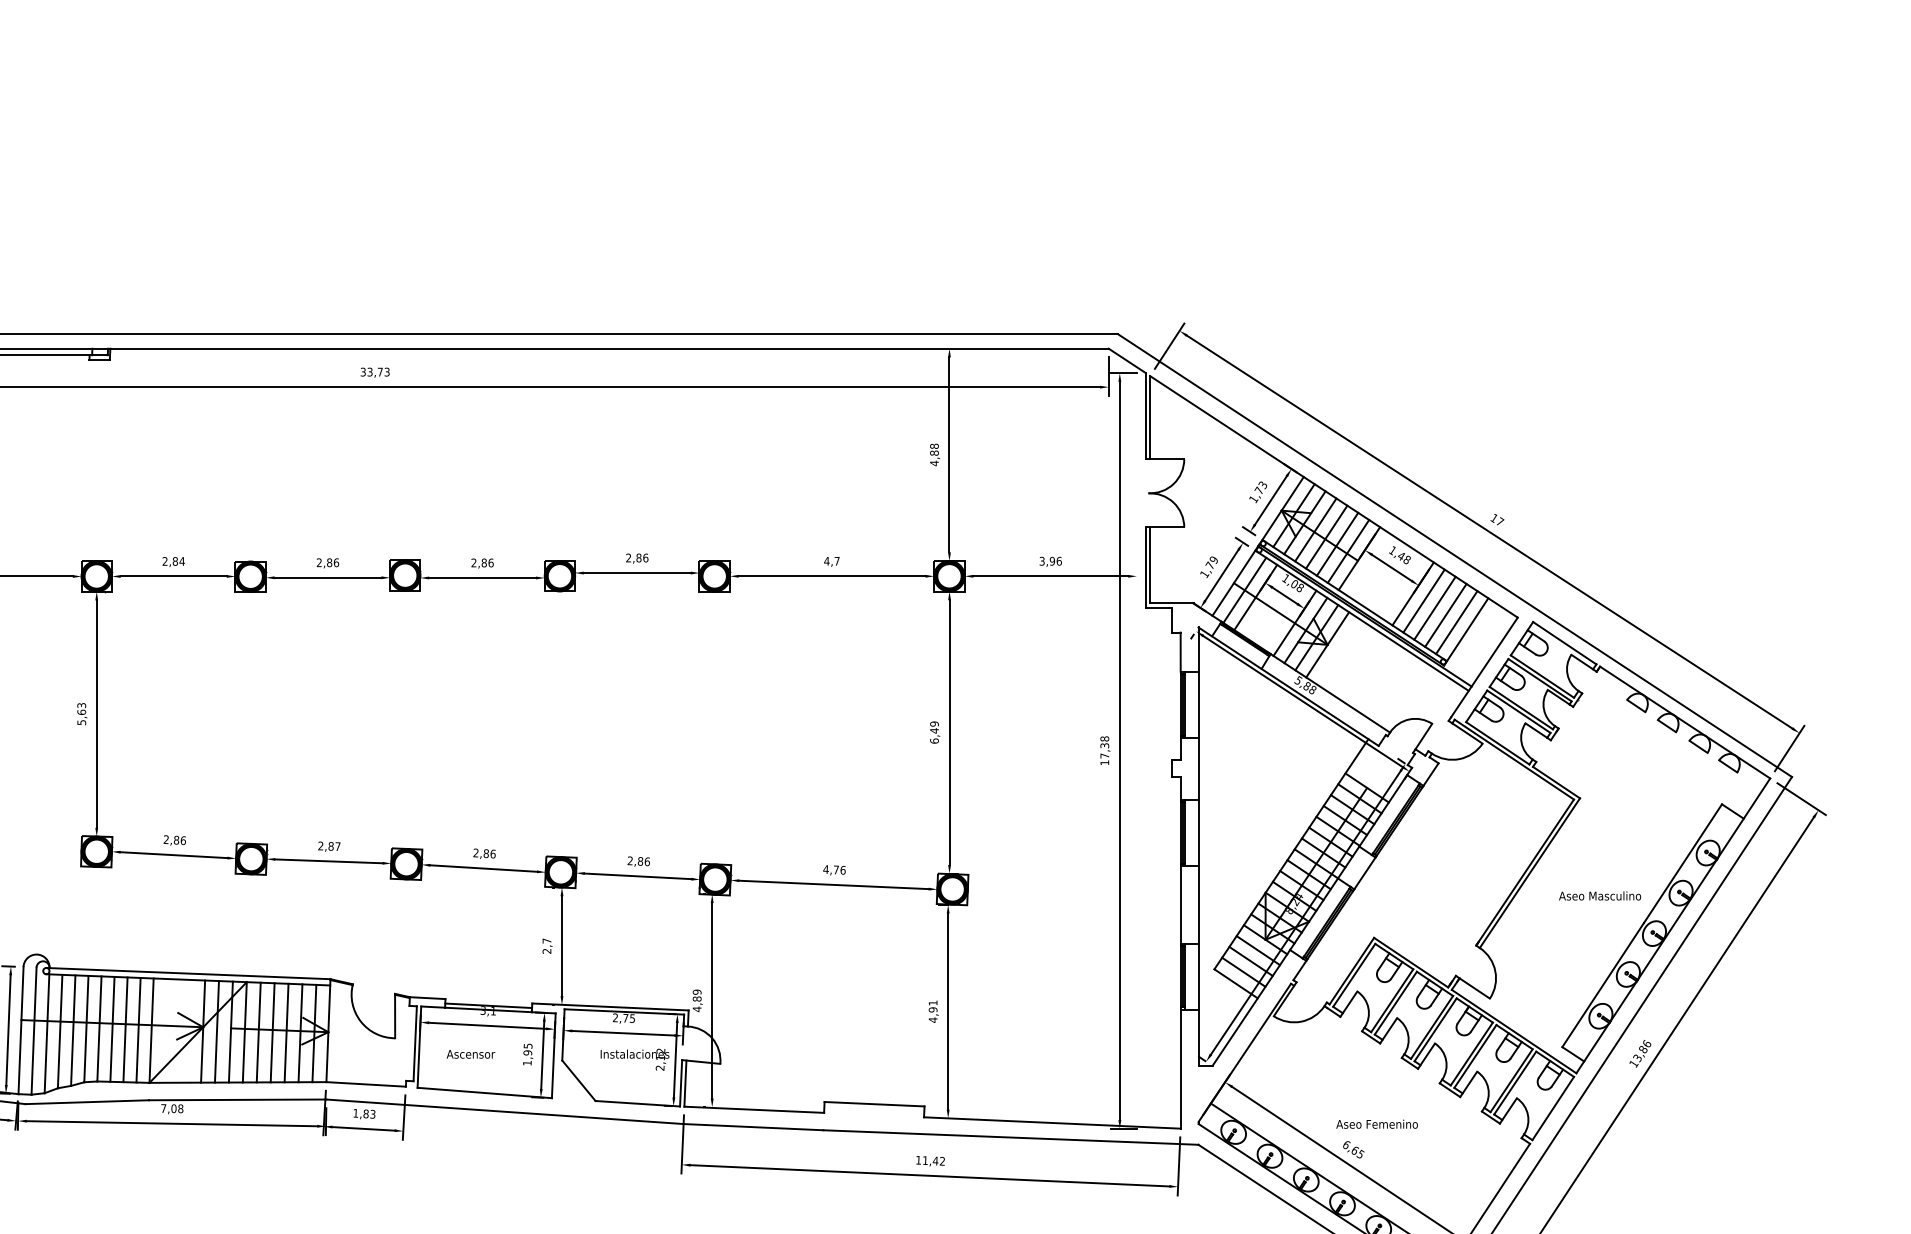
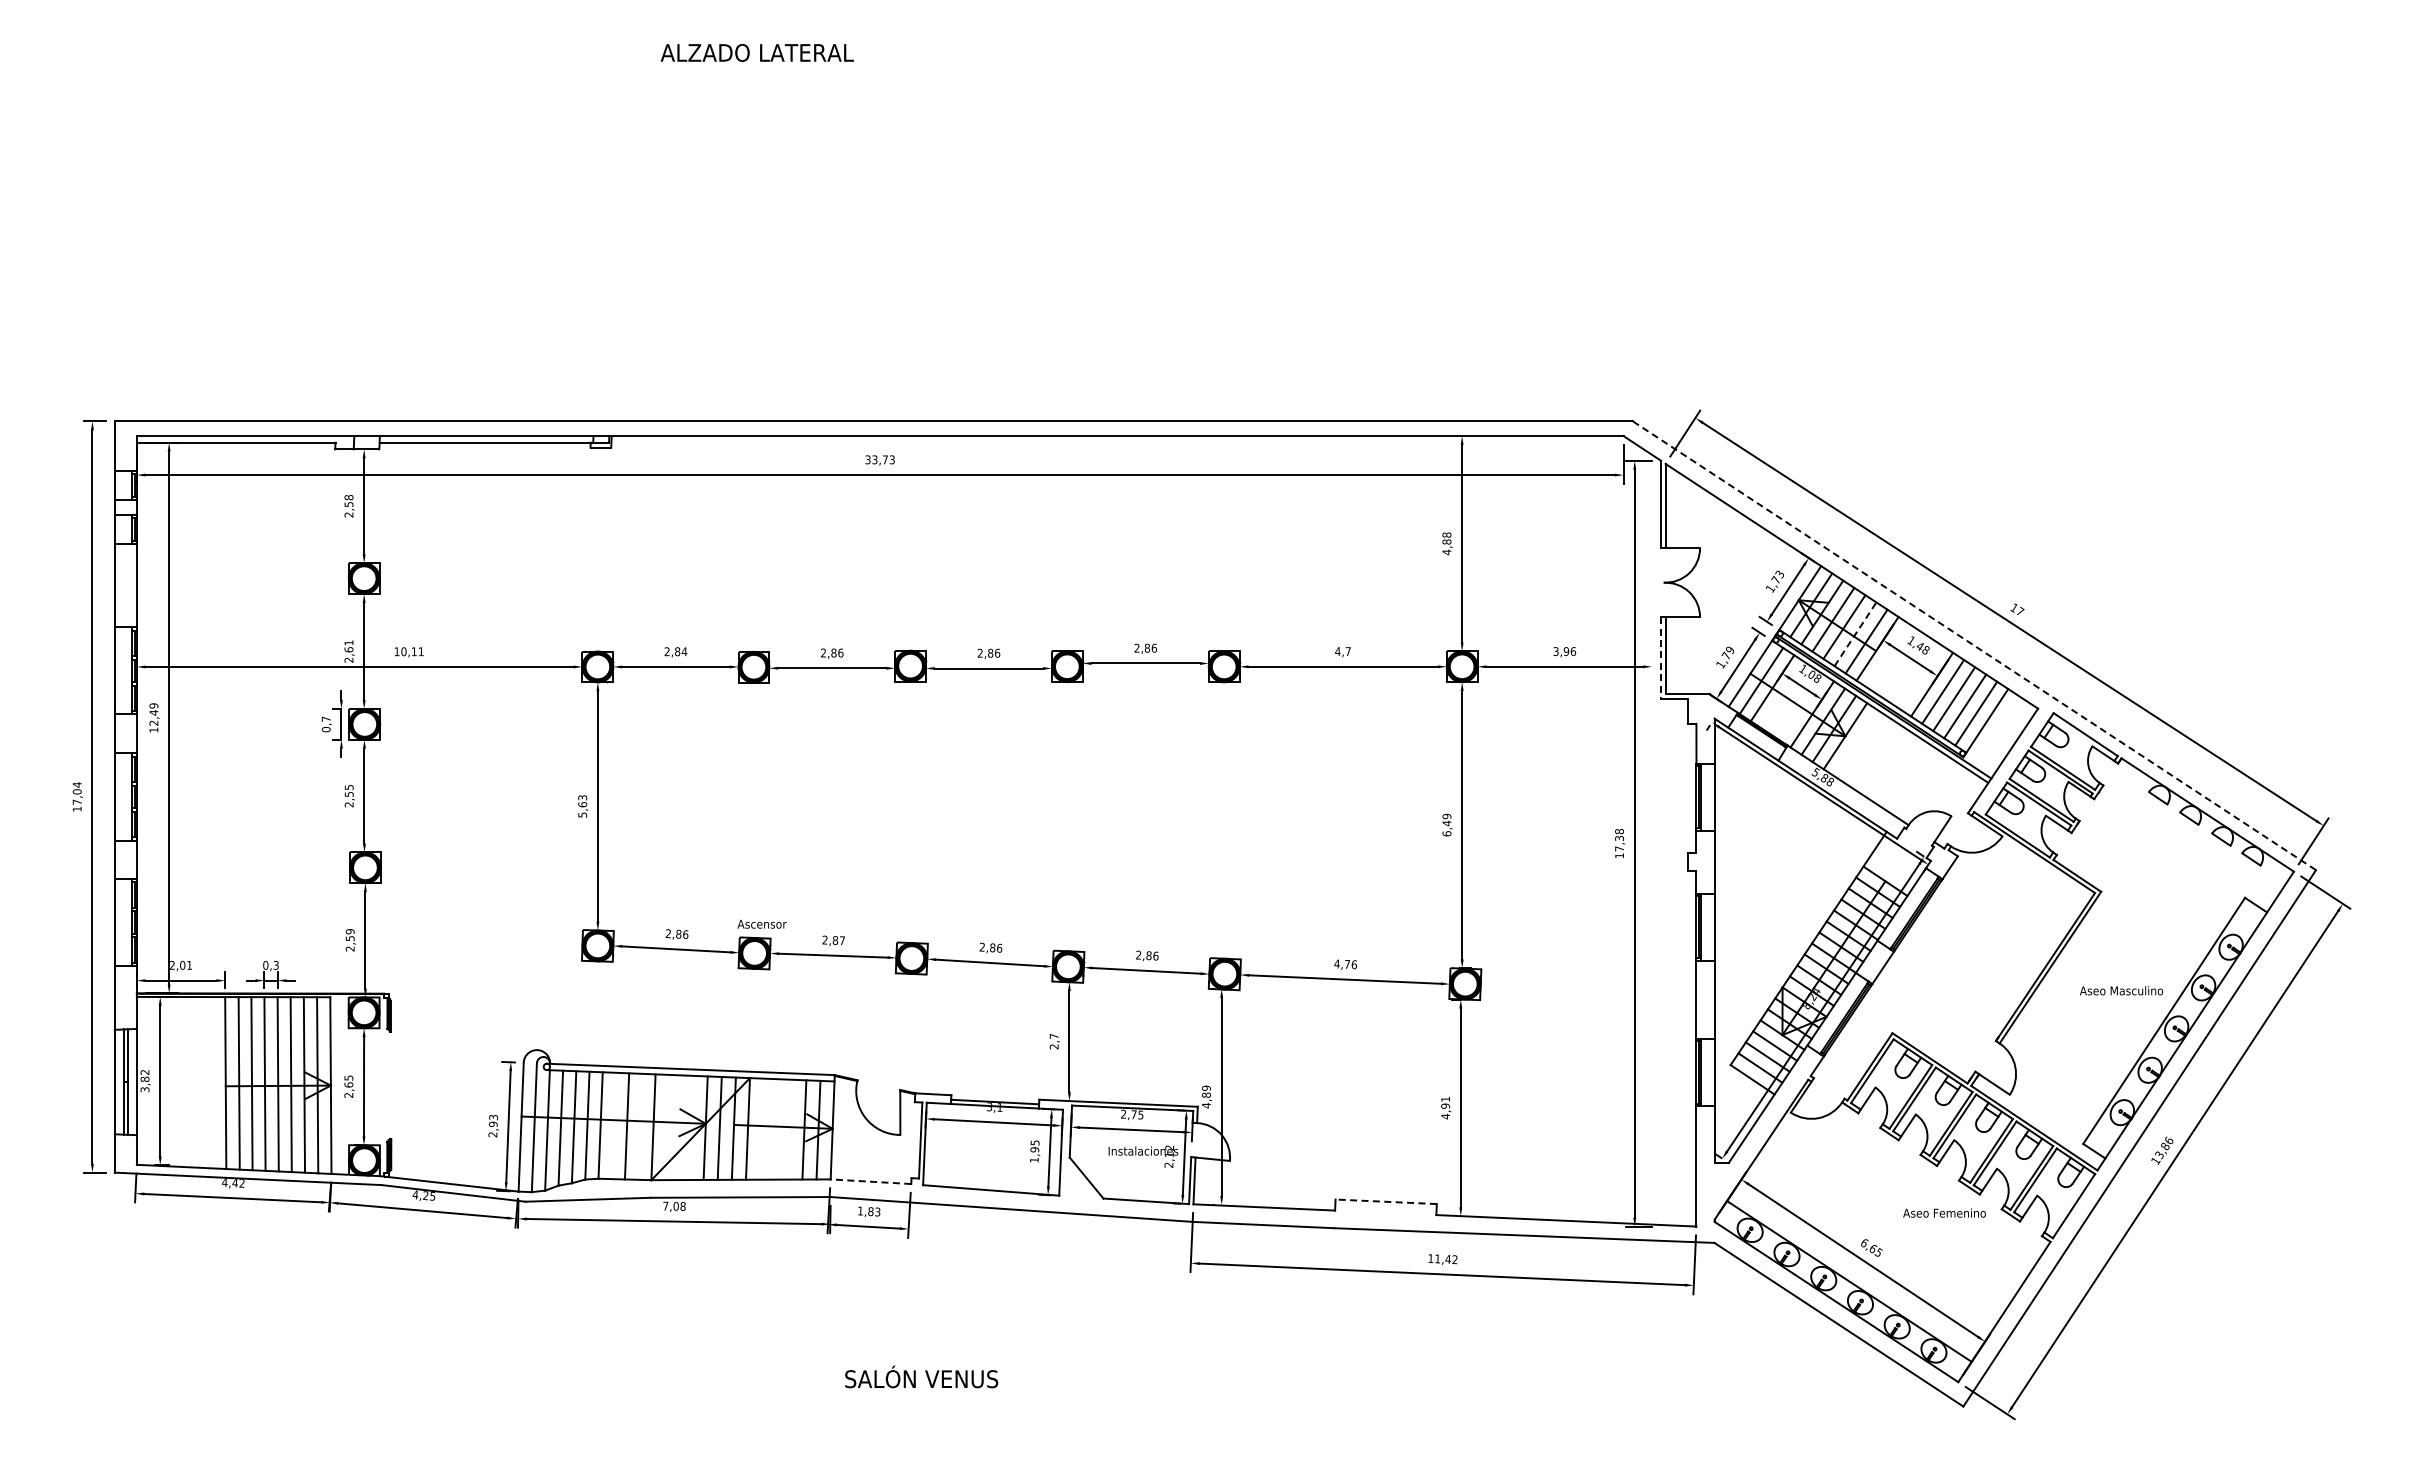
line: (1337, 543) -> (1855, 633), solid -> dashed
line: (1455, 555) -> (1974, 645), solid -> dashed
line: (1146, 567) -> (1661, 657), solid -> dashed
line: (112, 1028) -> (613, 1125), removed
line: (138, 1029) -> (640, 1126), removed
line: (259, 1031) -> (762, 1128), removed
line: (272, 1032) -> (776, 1129), removed
line: (286, 1032) -> (790, 1129), removed
text: (470, 1053) -> (761, 923), moved
line: (365, 1084) -> (870, 1181), solid -> dashed
line: (874, 1103) -> (1386, 1201), solid -> dashed
text: (1377, 1123) -> (1944, 1212), moved

